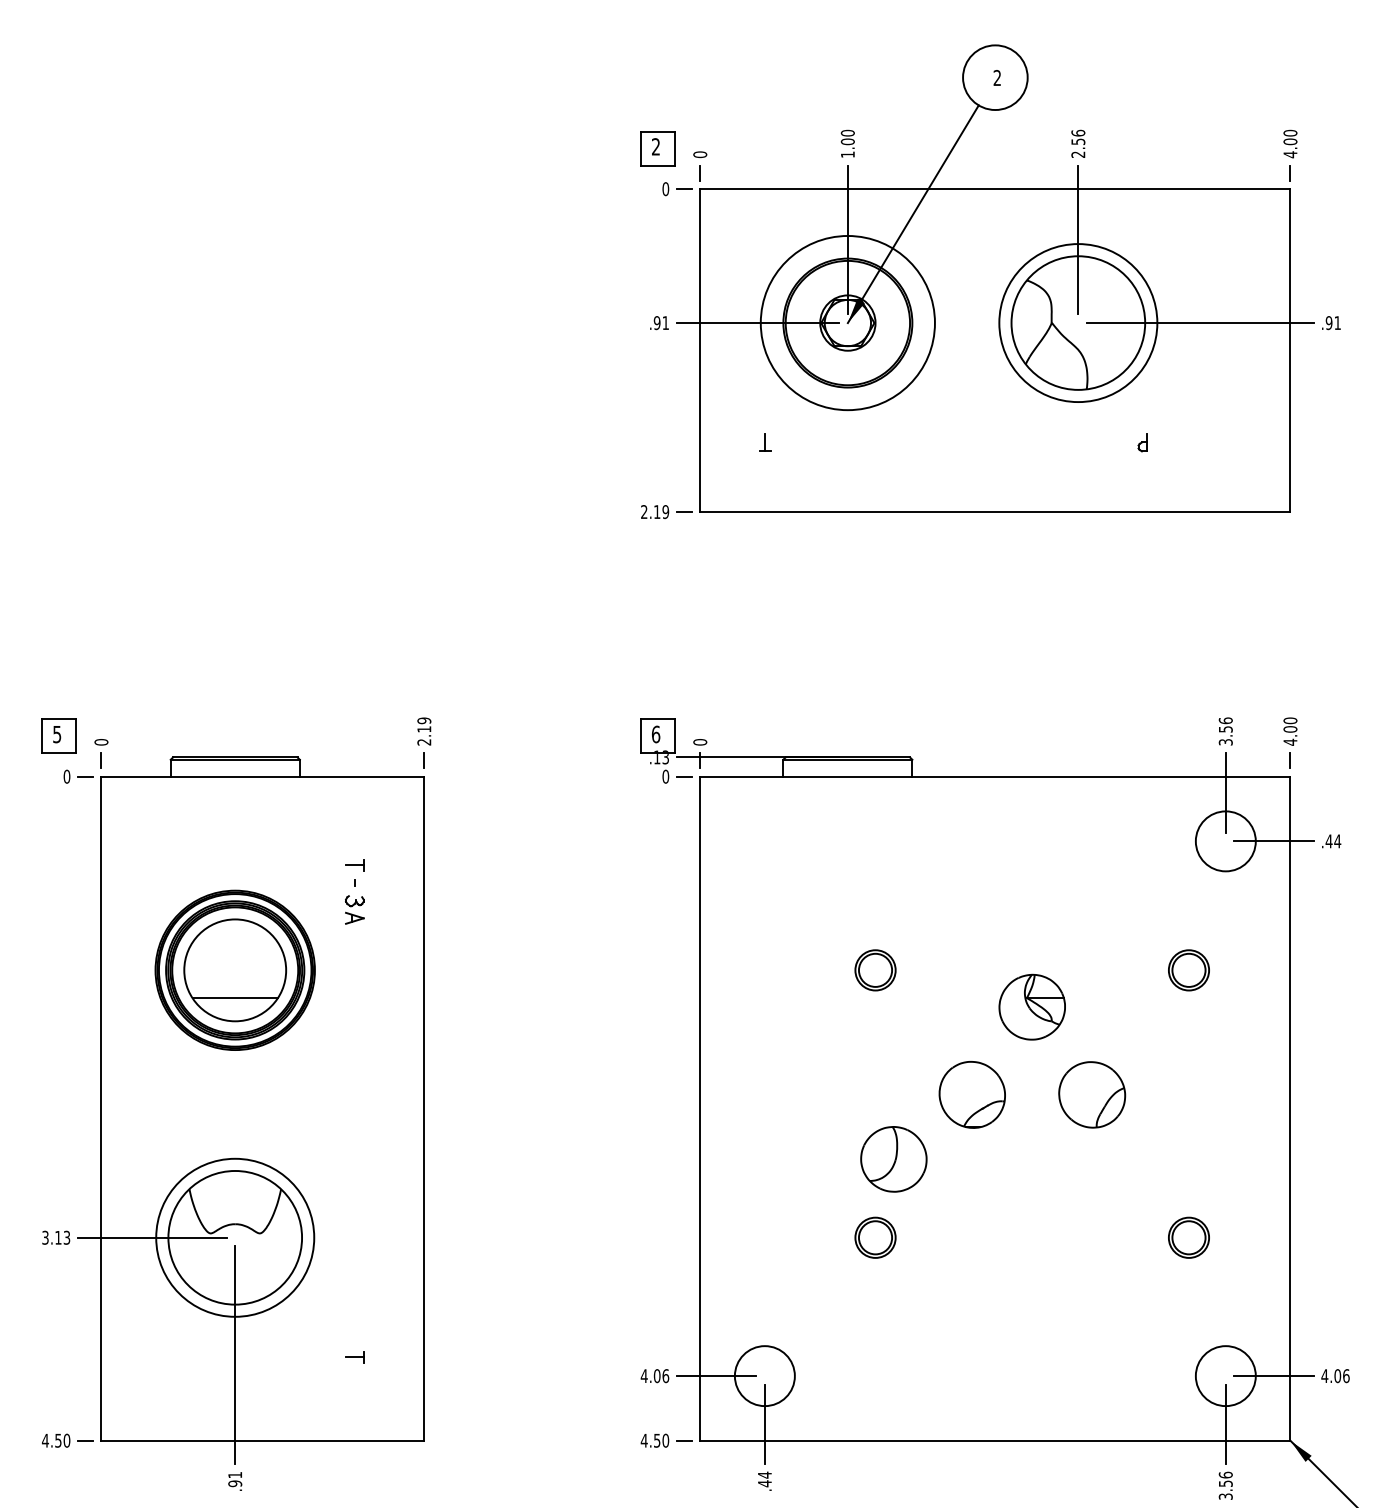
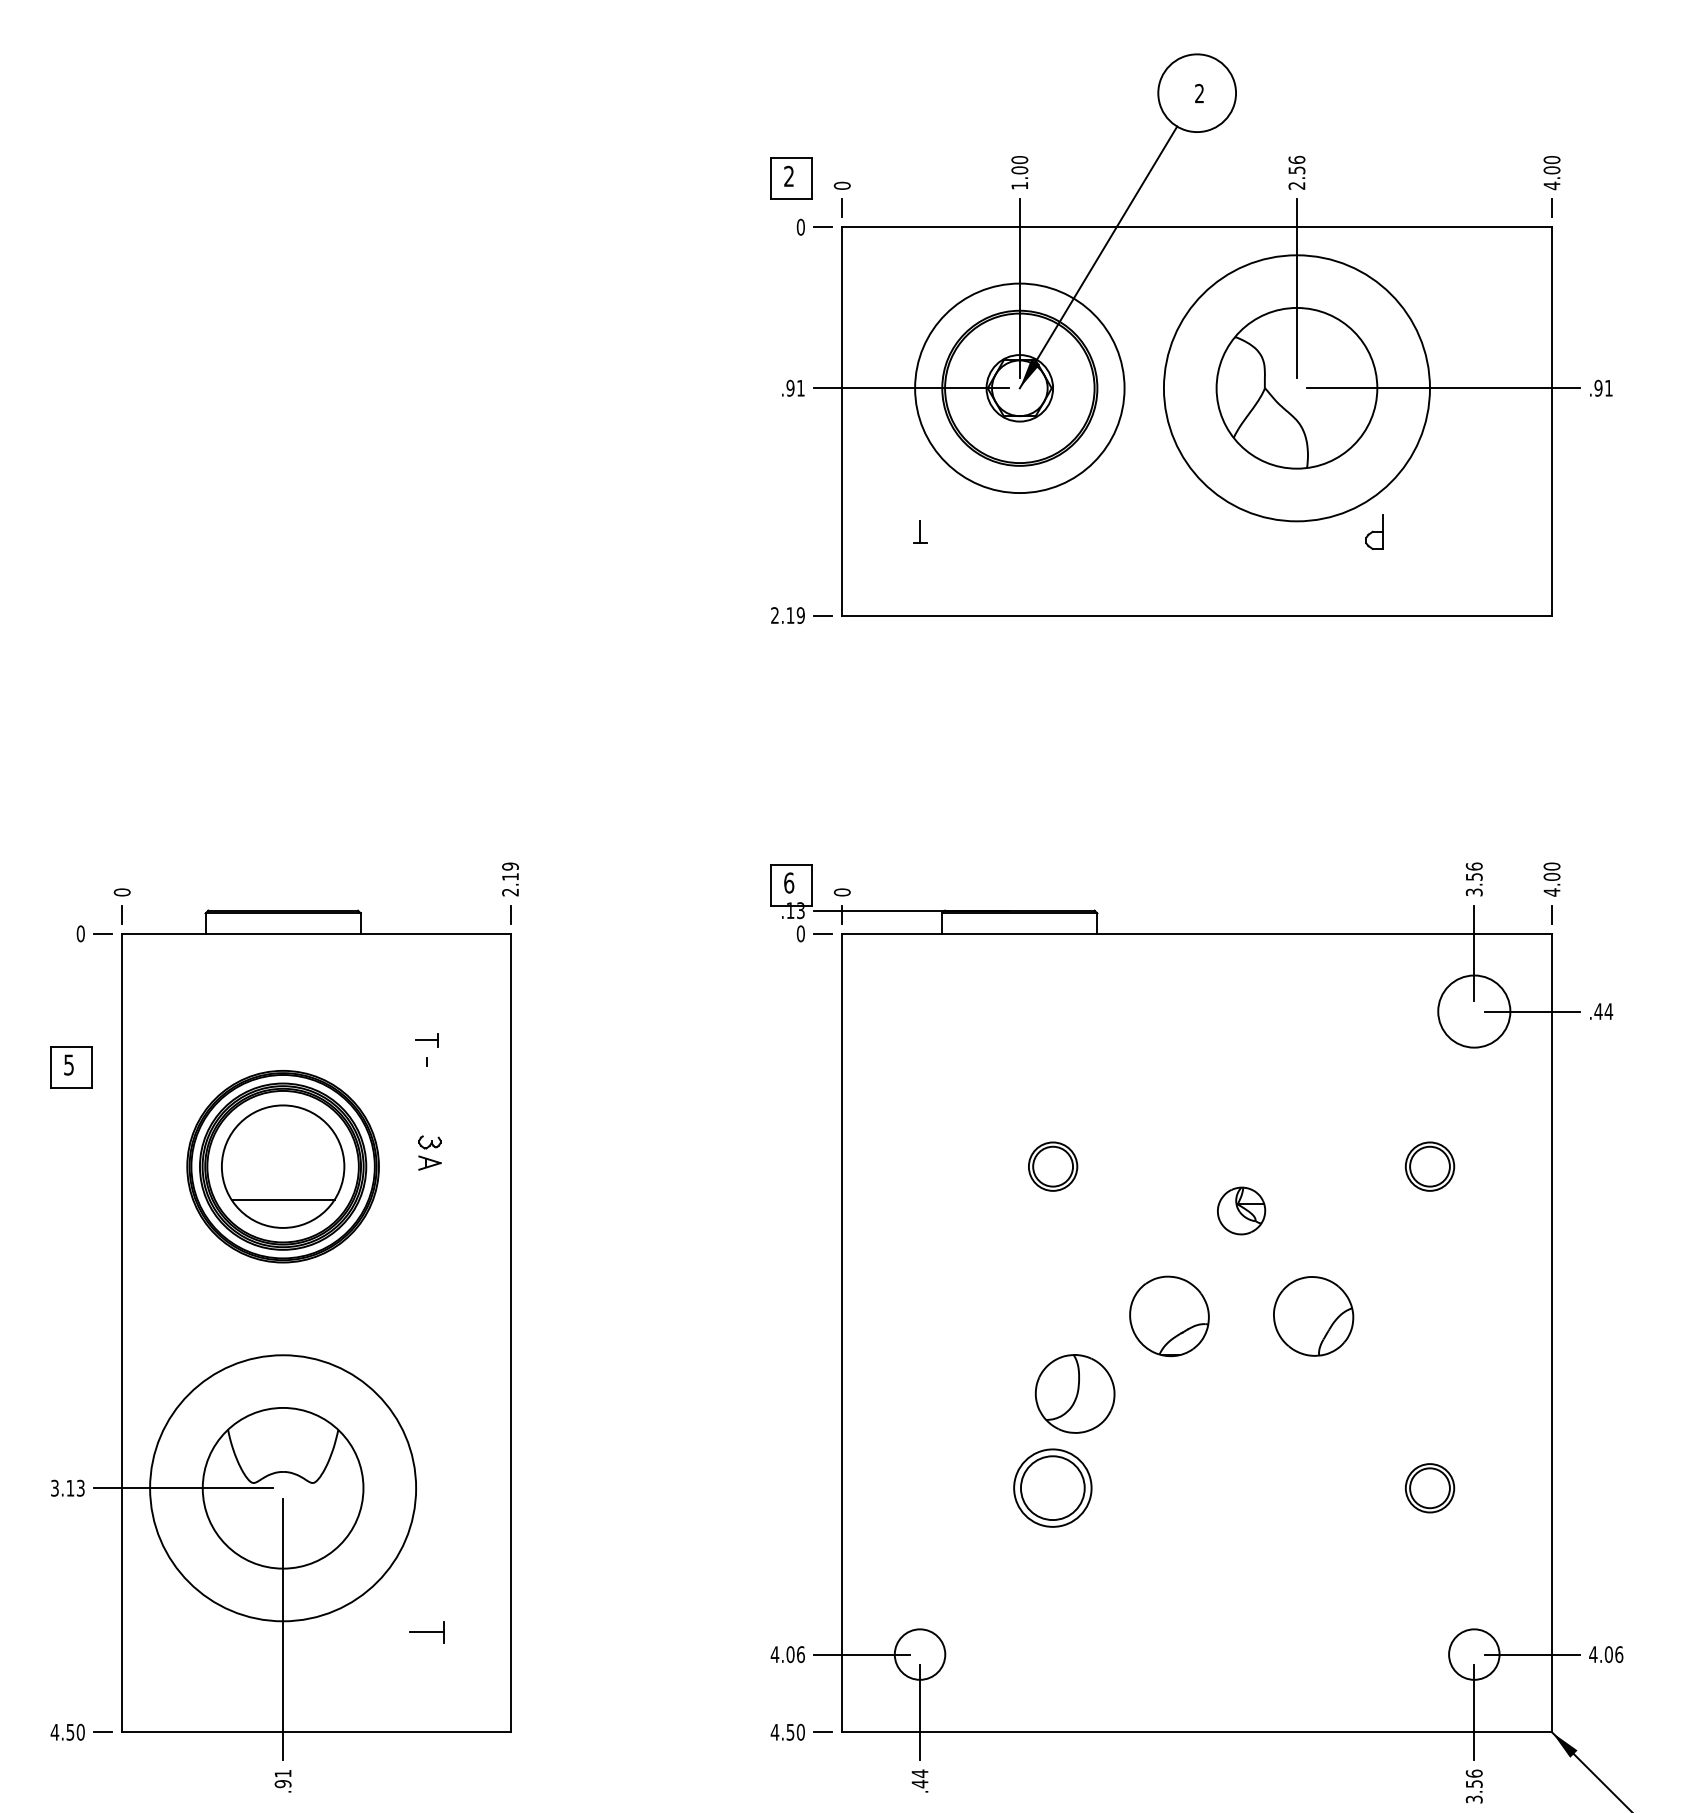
circle: (1077, 323) -> (1296, 388), size x1.4
part: (1142, 442) -> (1374, 531), size x1.6
part: (59, 736) -> (71, 1067), moved
part: (354, 909) -> (429, 1152), moved
part: (1032, 1006) -> (1241, 1210), size x0.6
circle: (235, 1237) -> (283, 1488), size x1.4
part: (875, 1237) -> (1053, 1488), size x1.6
part: (354, 1356) -> (426, 1631), size x1.6
circle: (764, 1376) -> (919, 1654), size x0.7
circle: (1225, 1376) -> (1474, 1654), size x0.7

